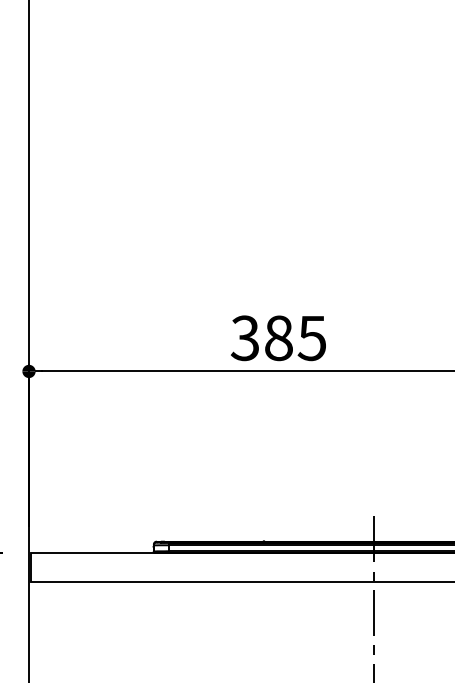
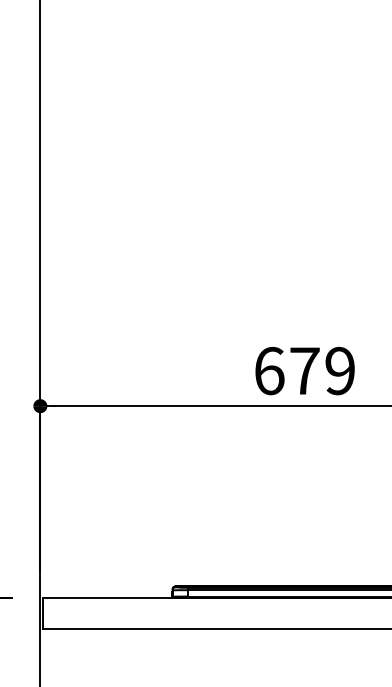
text: (277, 338) -> (303, 371), 385 -> 679

